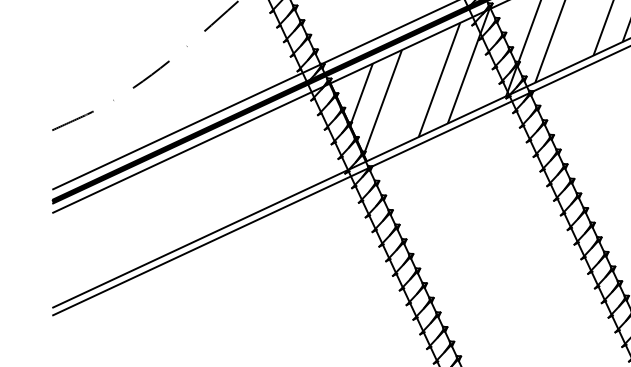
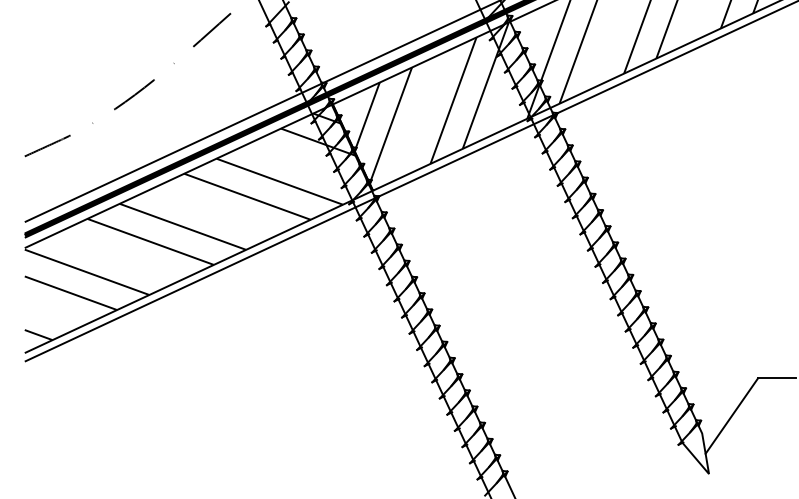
hatch: (201, 193) -> (190, 226), added

